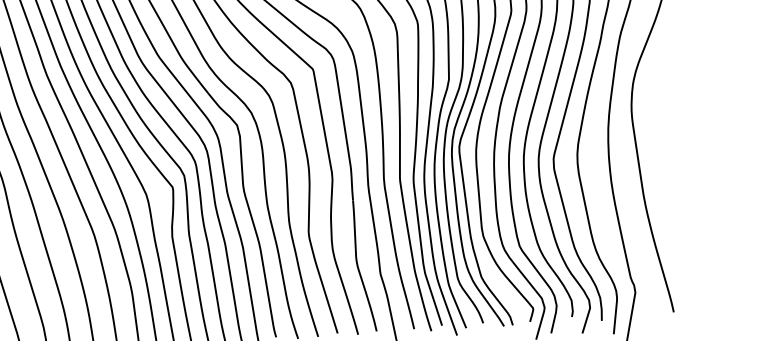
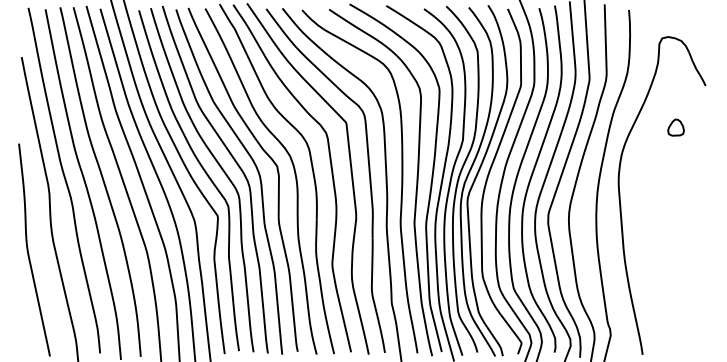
part: (692, 47) -> (675, 127), added

